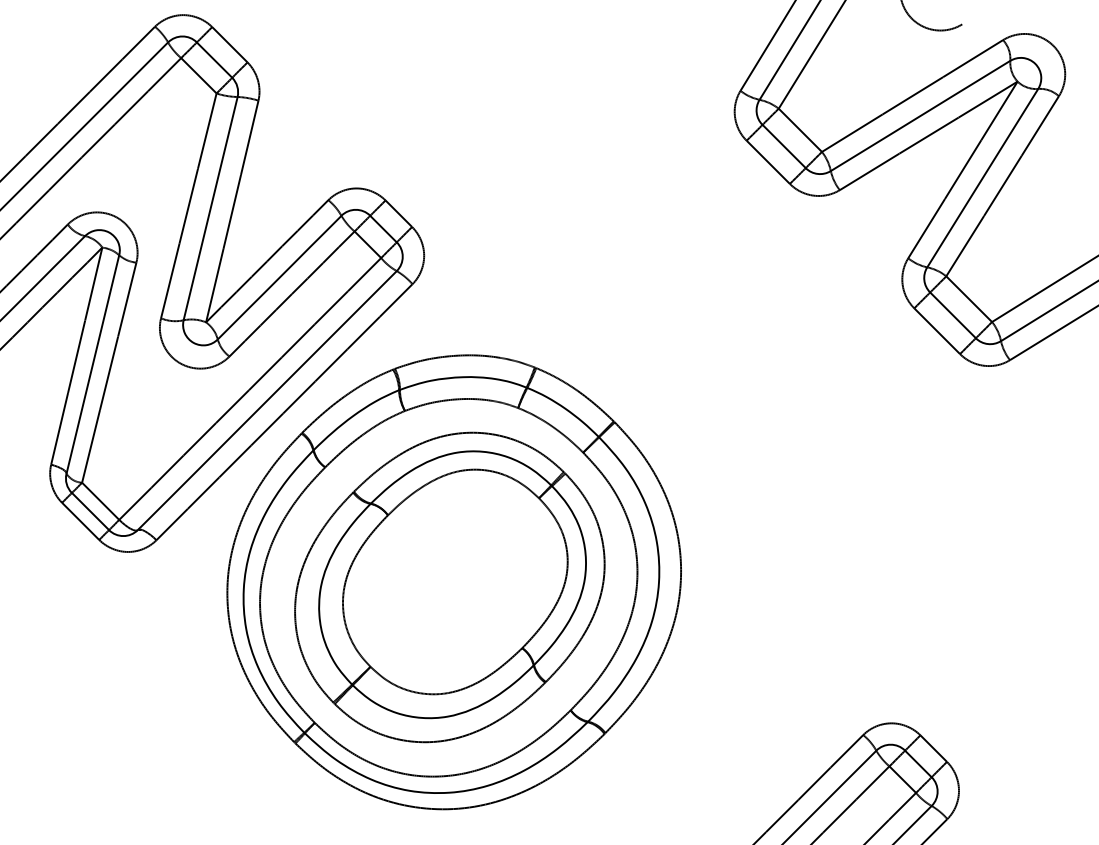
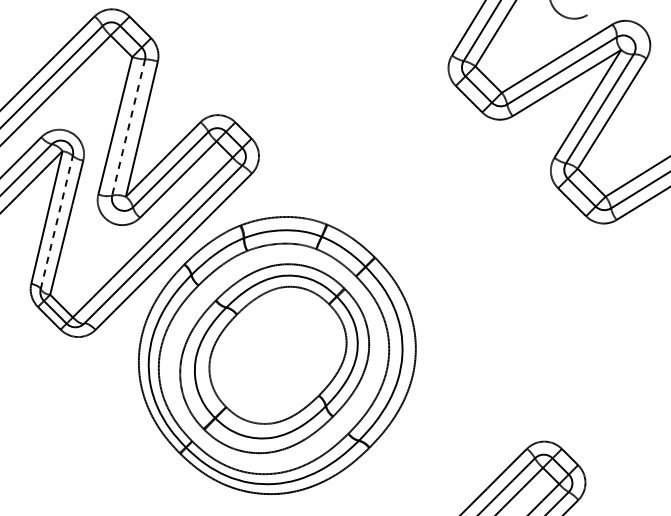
line: (210, 210) -> (128, 128), solid -> dashed
line: (92, 364) -> (56, 222), solid -> dashed

